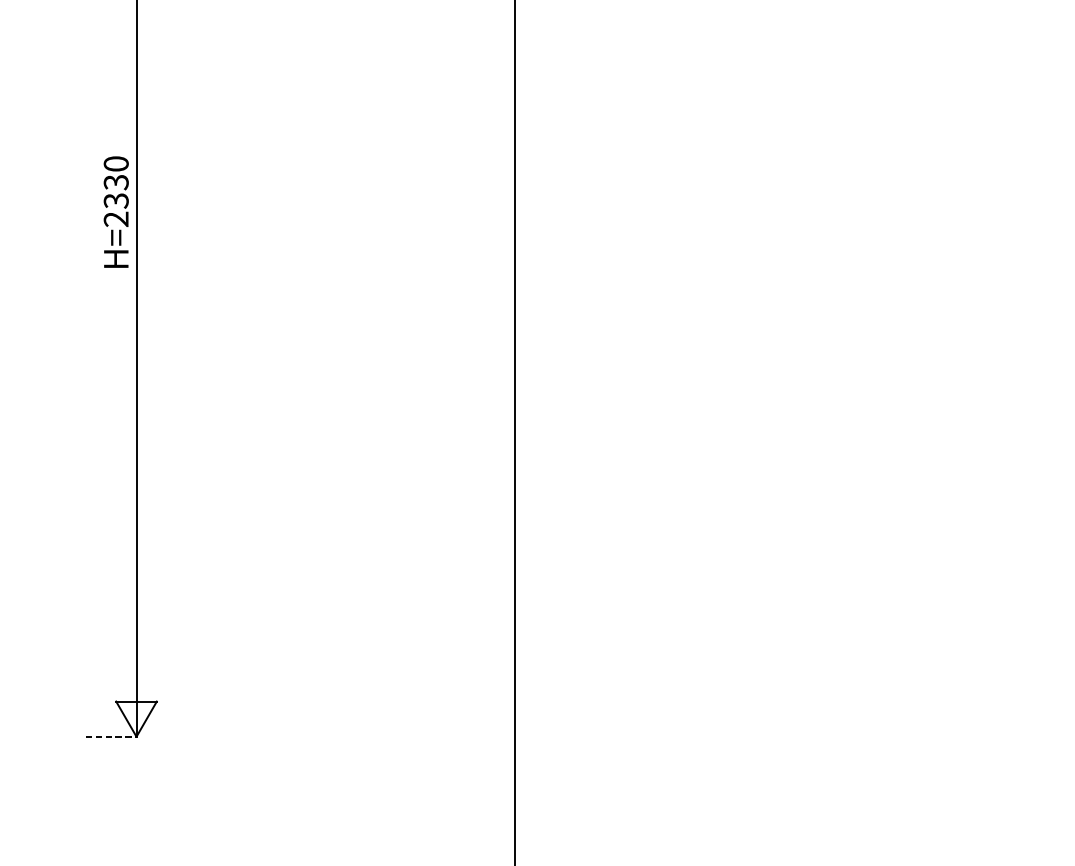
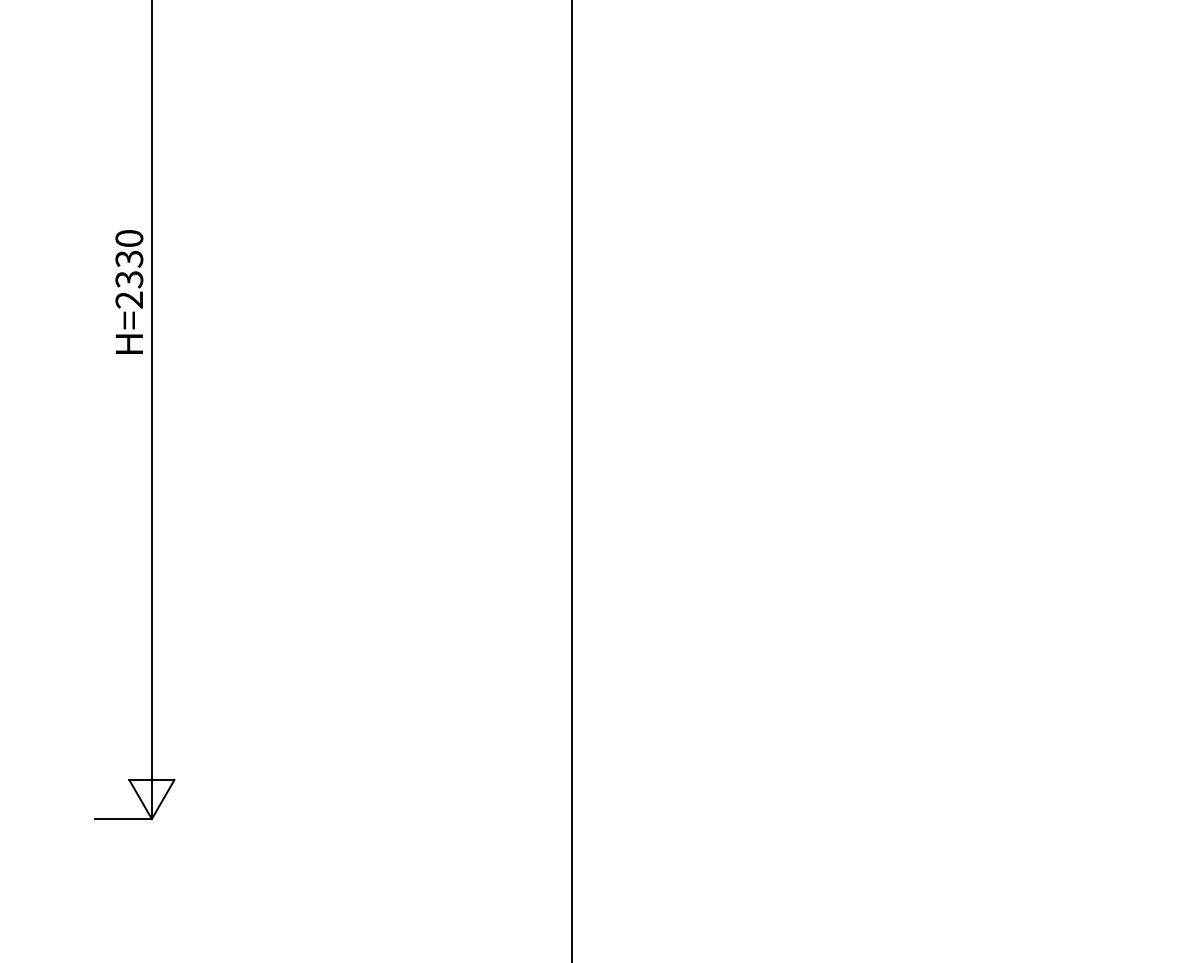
text: (116, 211) -> (129, 291), moved
line: (111, 737) -> (124, 819), dashed -> solid

